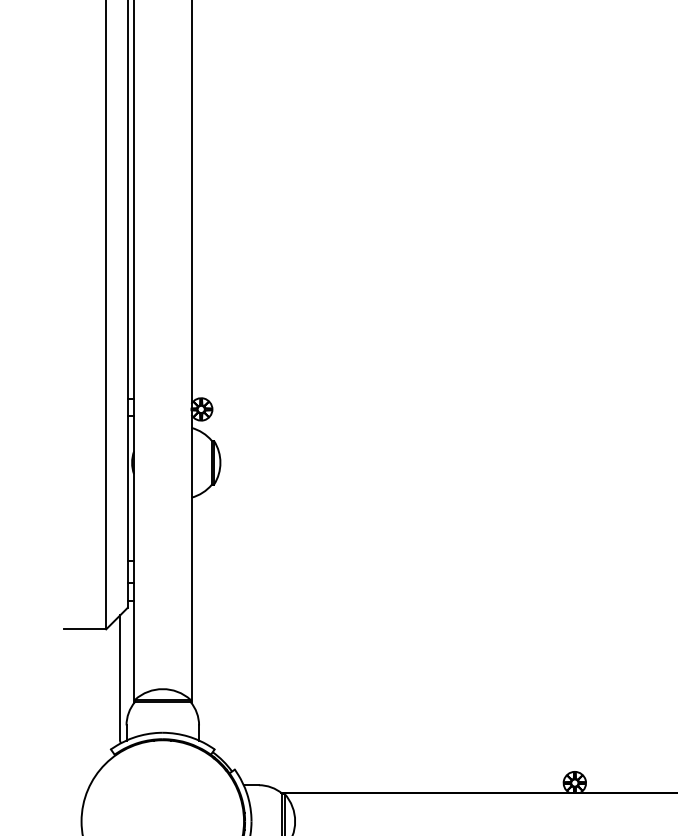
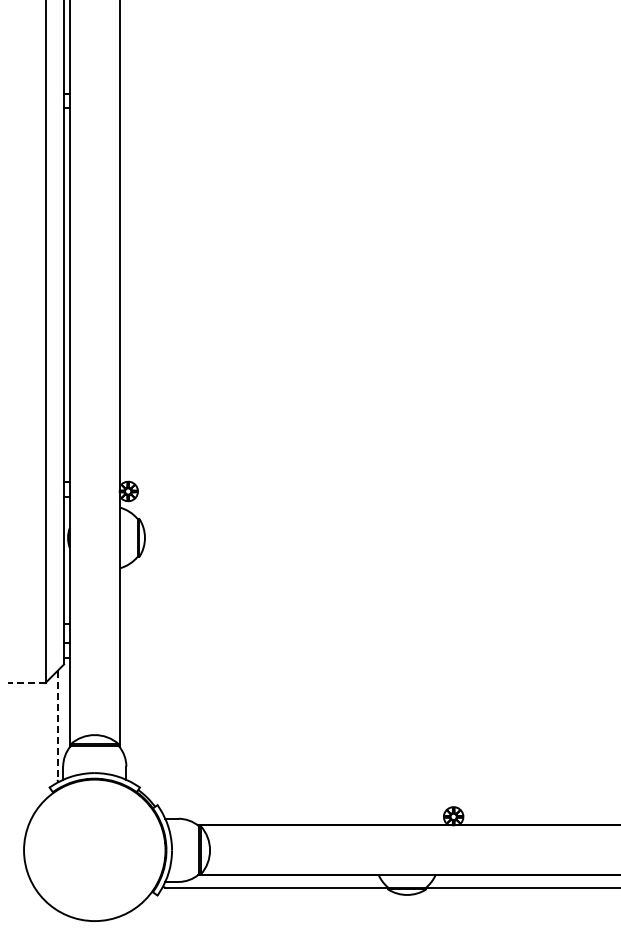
line: (84, 629) -> (26, 683), solid -> dashed
line: (119, 678) -> (57, 725), solid -> dashed

